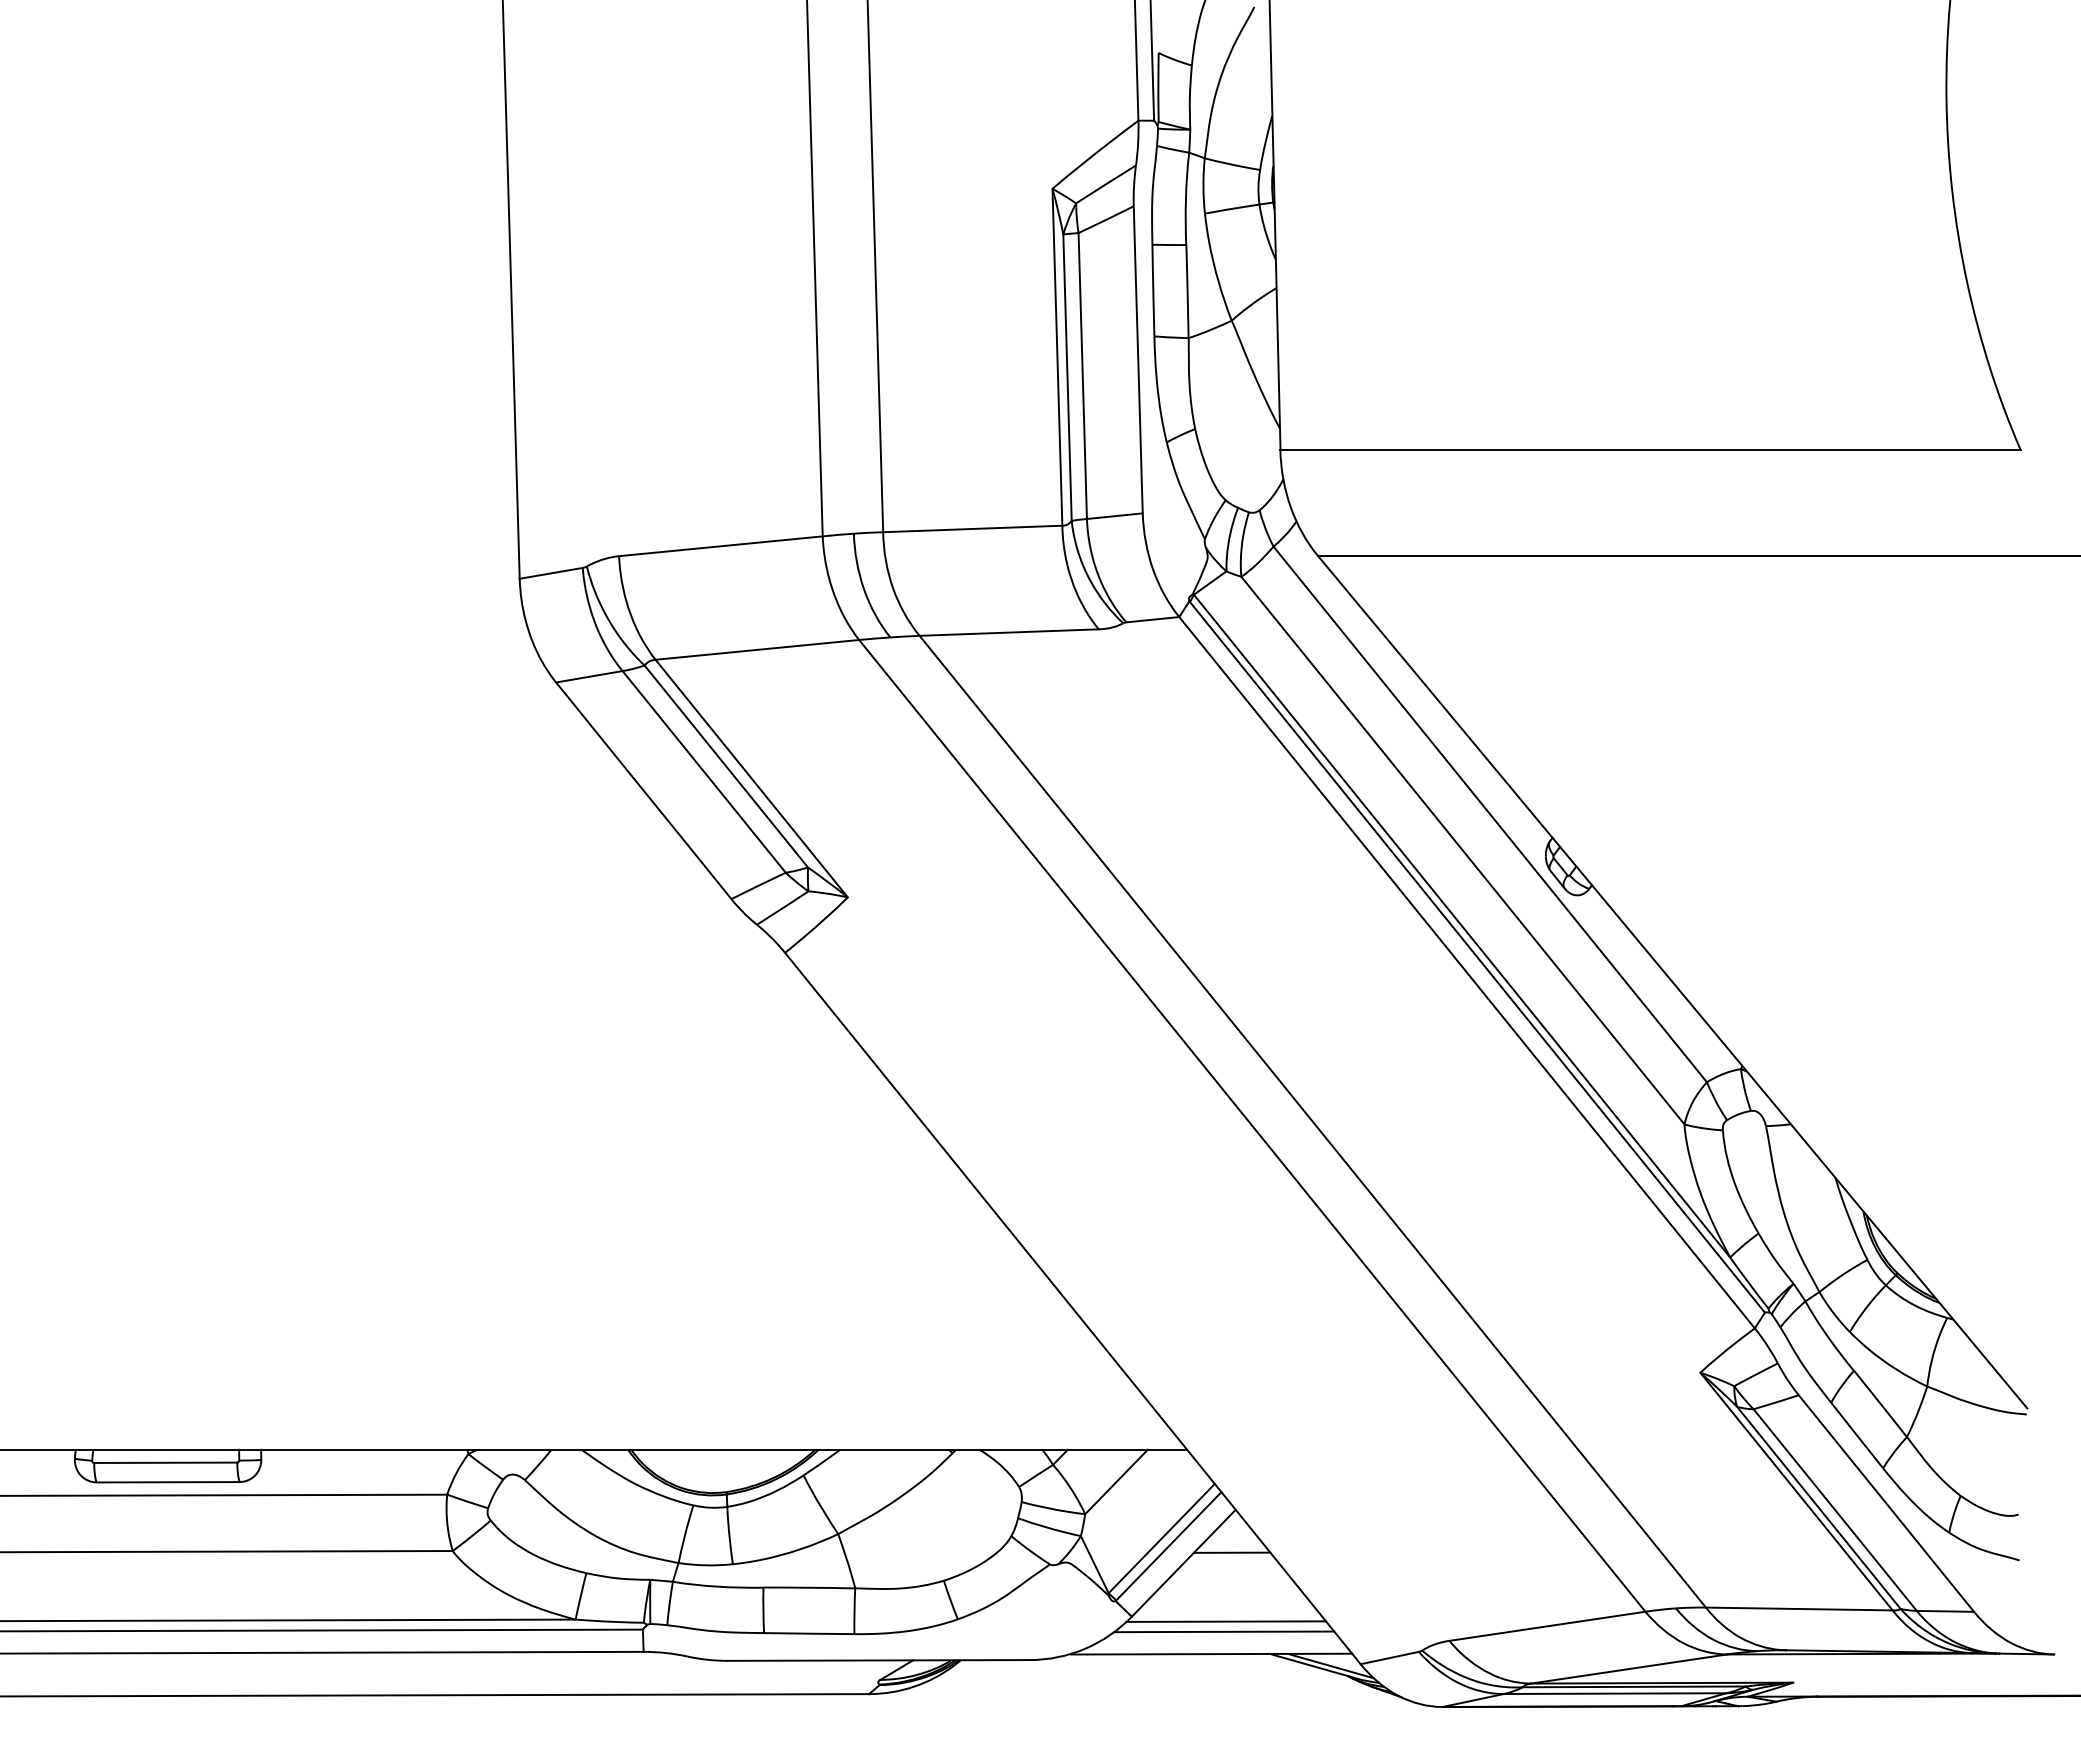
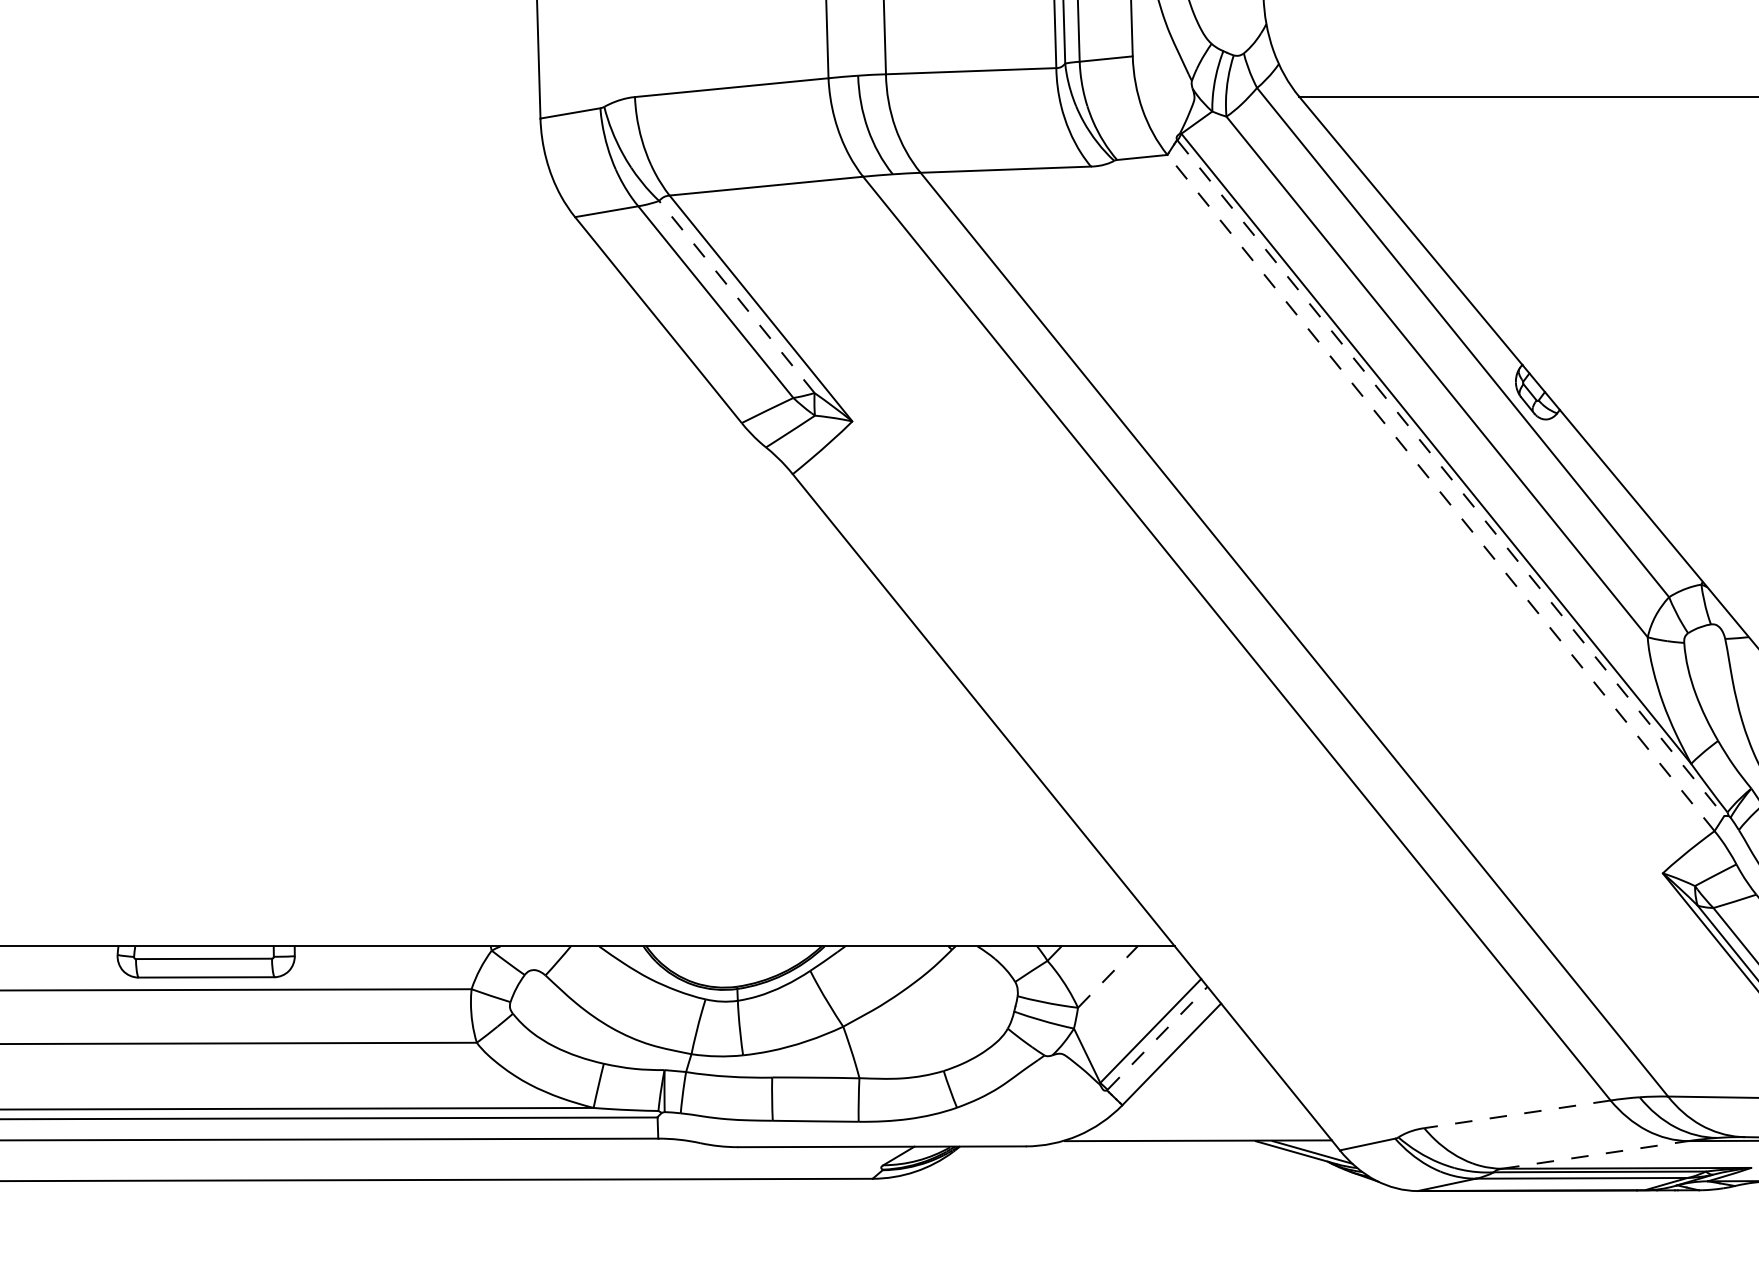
line: (726, 766) -> (737, 297), solid -> dashed
line: (1477, 957) -> (1450, 478), solid -> dashed
line: (1467, 972) -> (1441, 492), solid -> dashed
line: (1116, 1482) -> (1107, 977), solid -> dashed
line: (1169, 1545) -> (1158, 1037), solid -> dashed
line: (1231, 1552) -> (1217, 1044), removed
line: (1226, 1621) -> (1212, 1109), removed
line: (1546, 1626) -> (1516, 1114), solid -> dashed
line: (1224, 1631) -> (1210, 1119), removed
line: (1629, 1668) -> (1595, 1154), solid -> dashed

